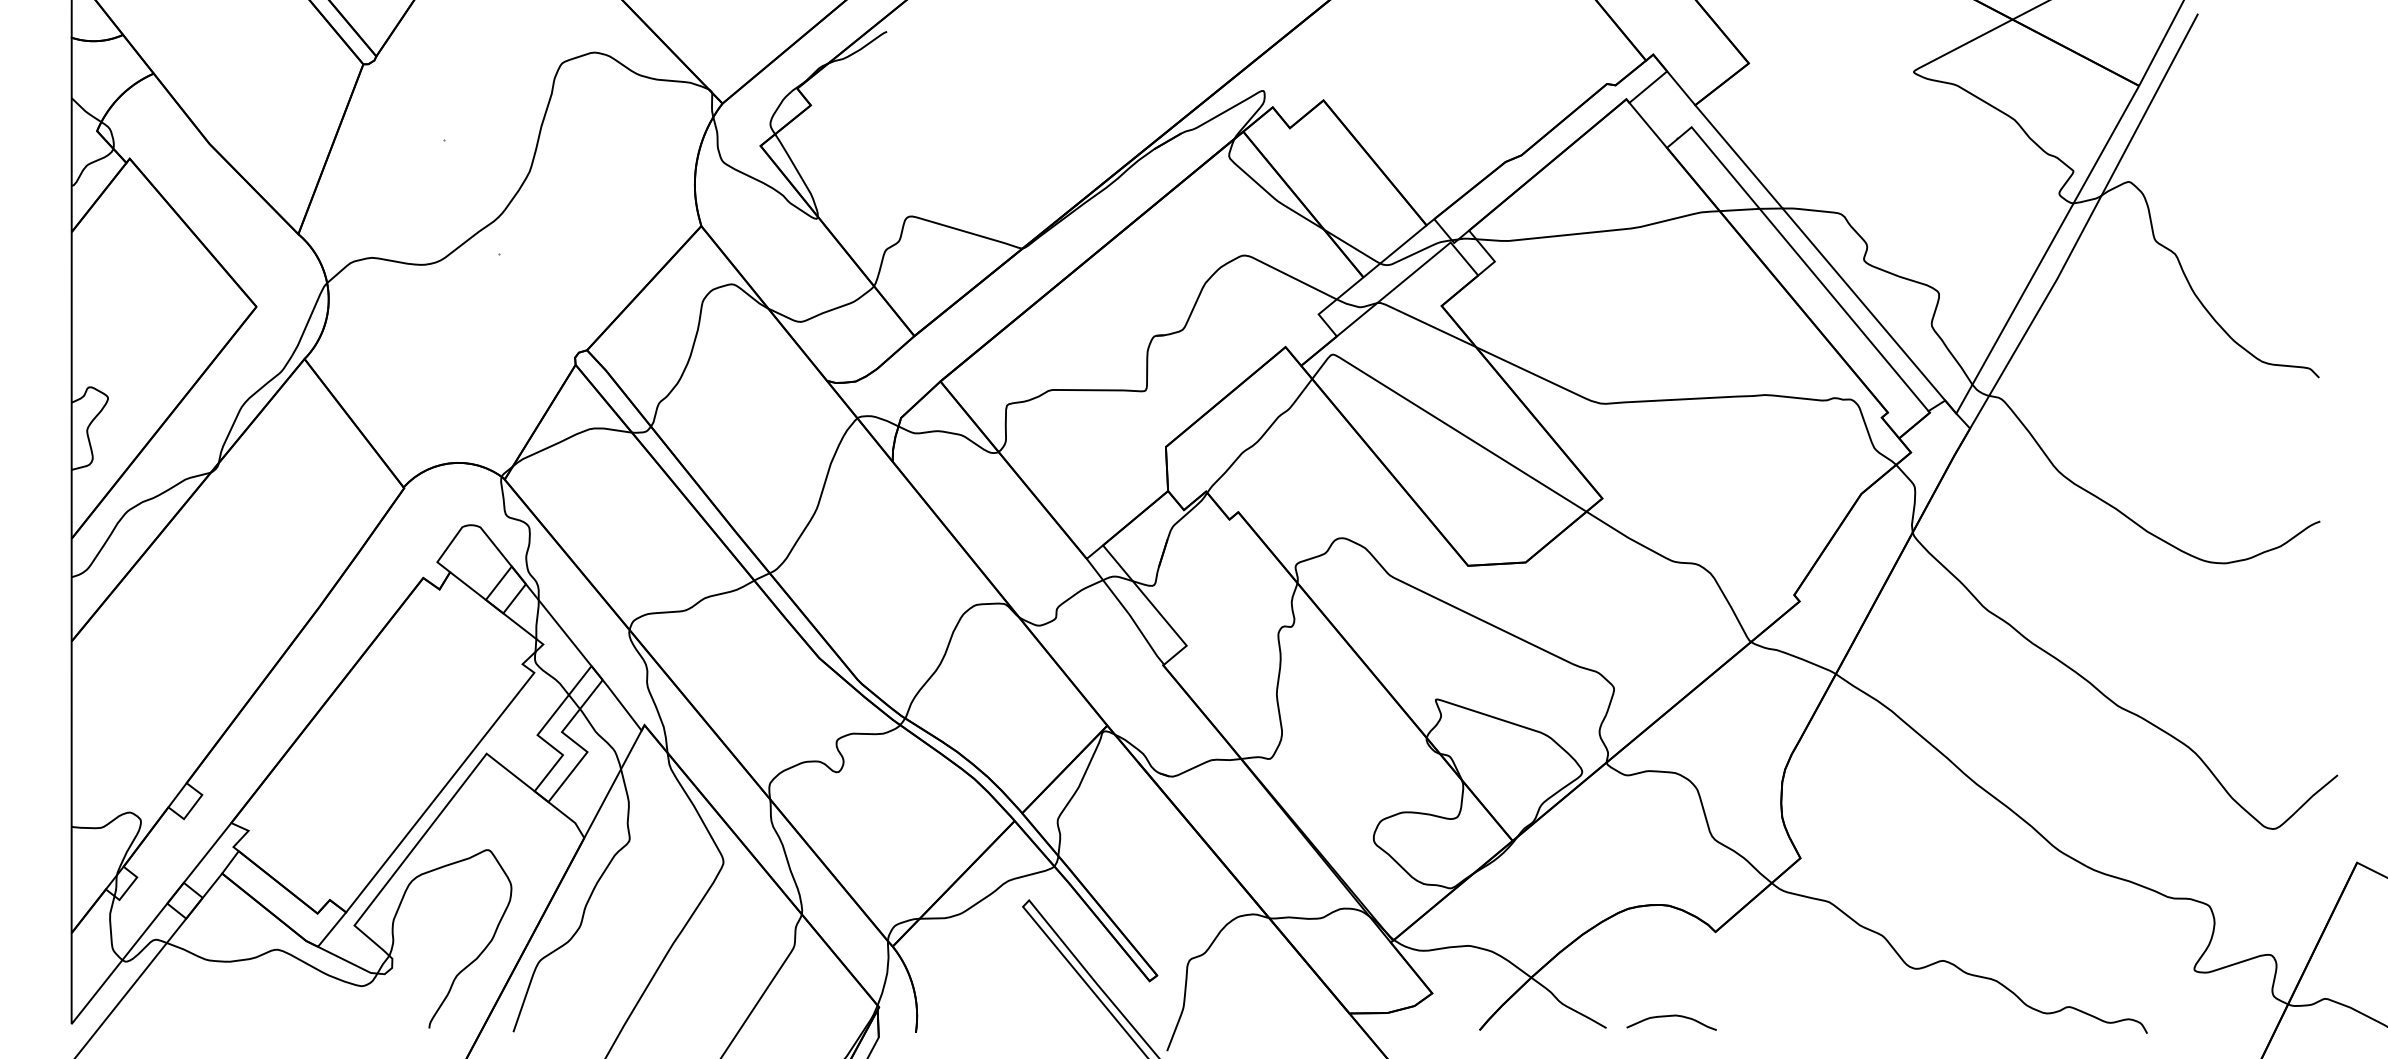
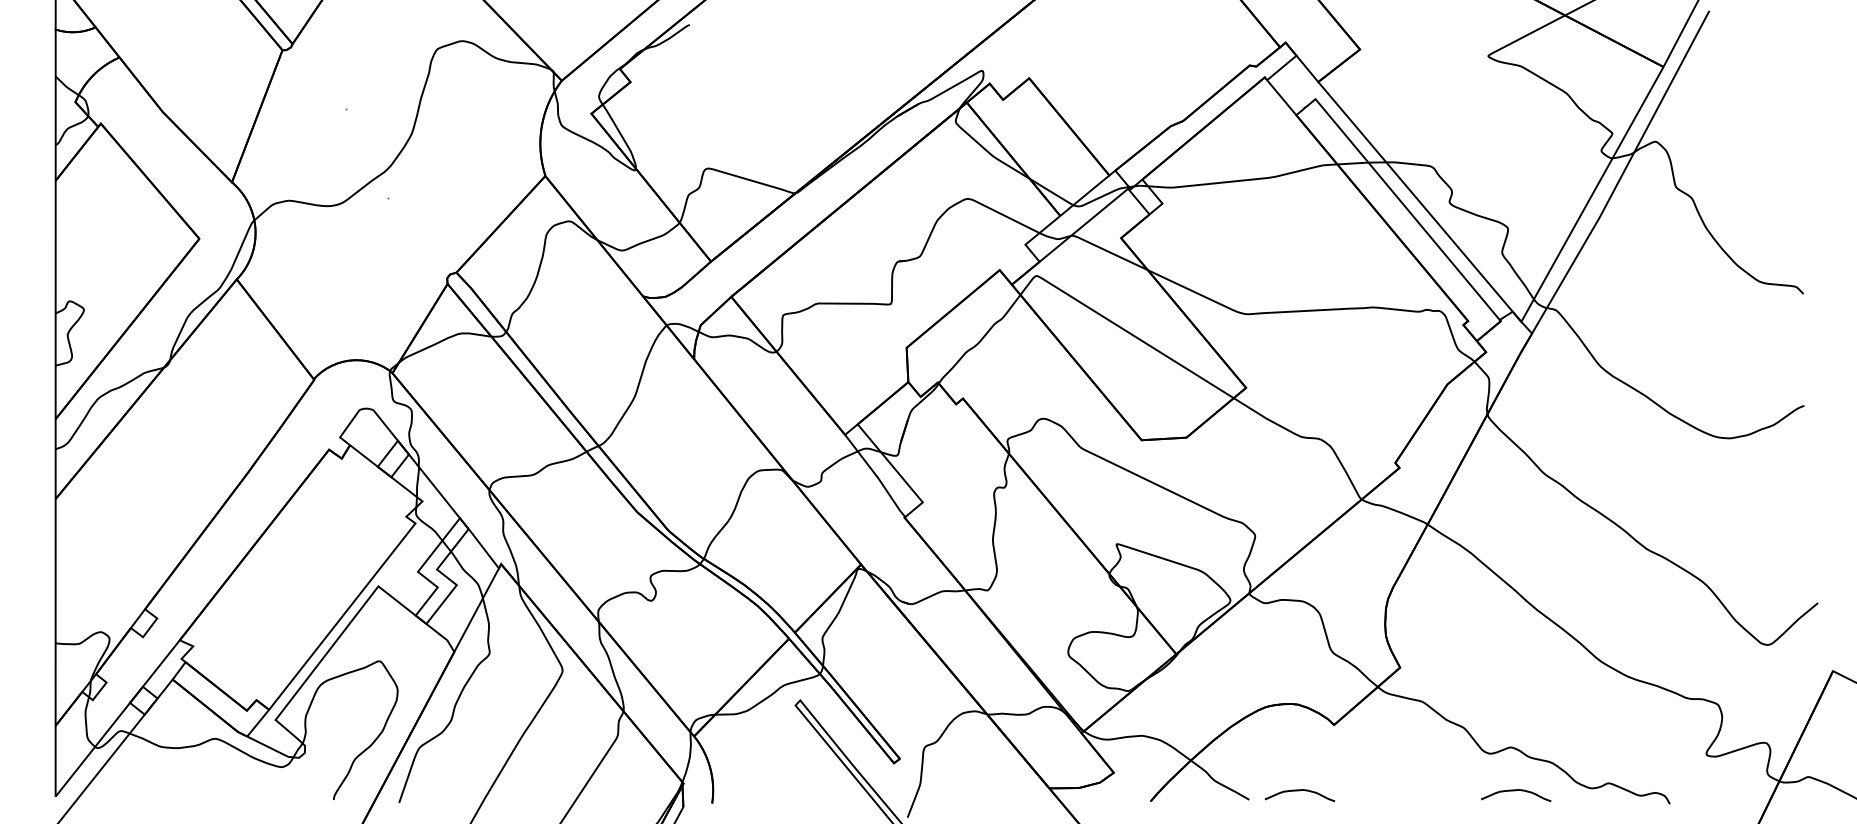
curve: (1949, 1016) -> (1516, 790), added

